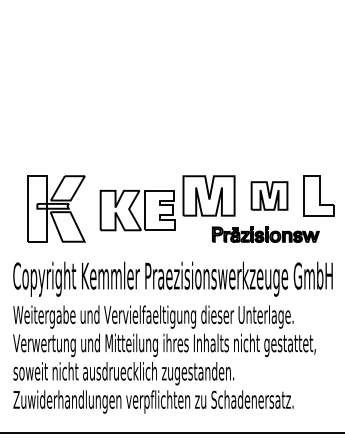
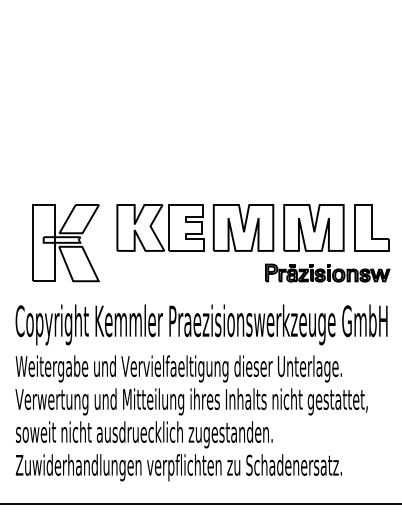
part: (269, 195) -> (313, 227), size x1.43
part: (133, 214) -> (155, 232), moved
part: (265, 234) -> (327, 272), moved

